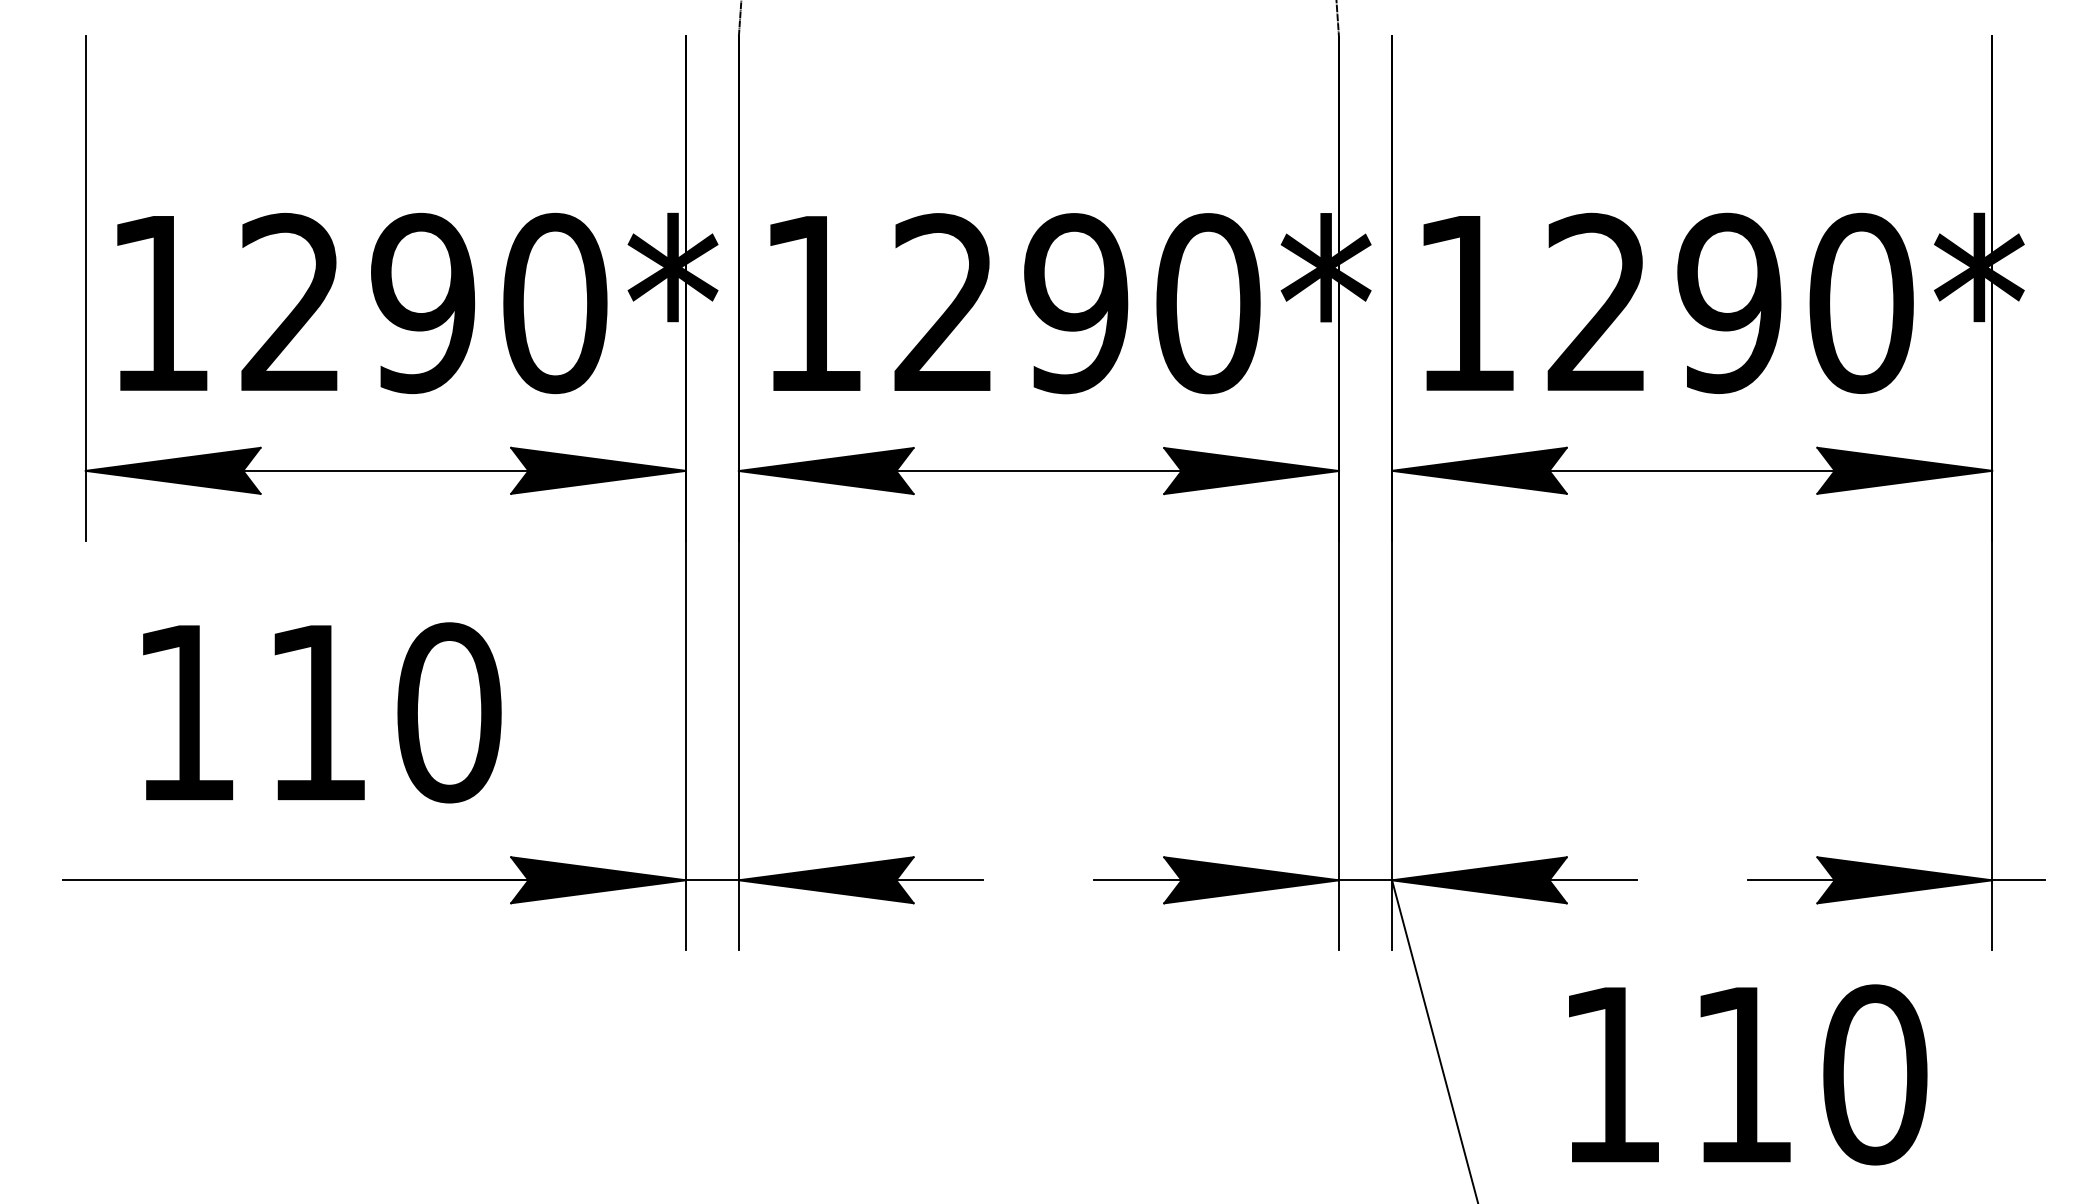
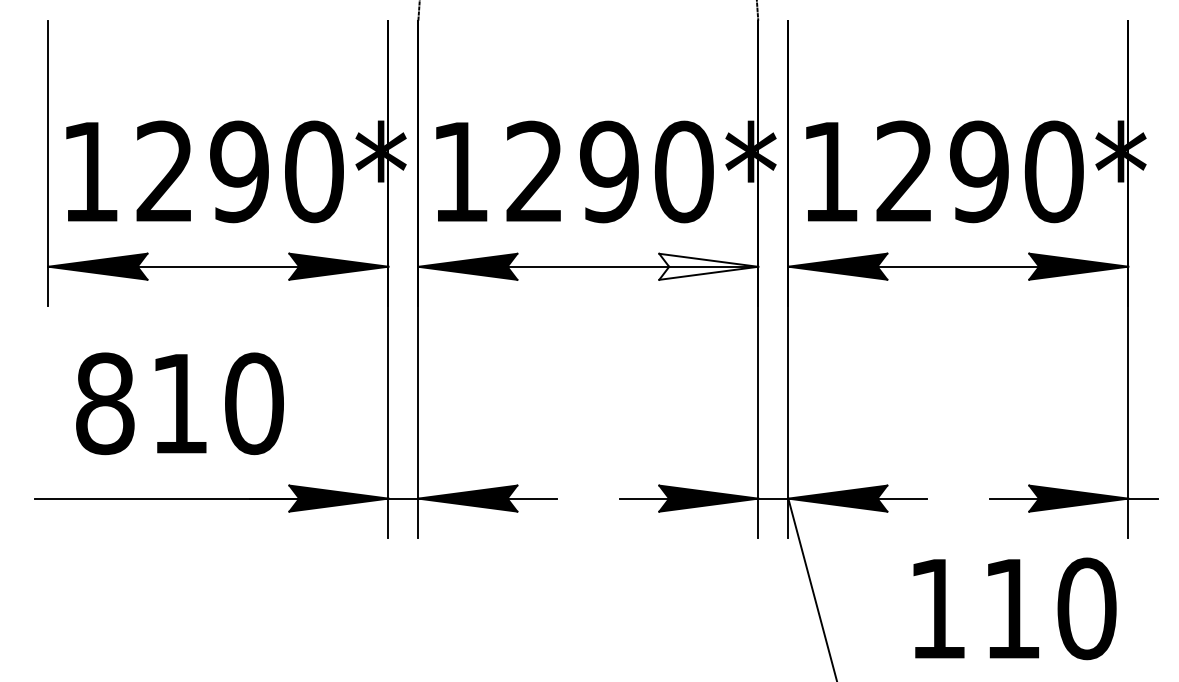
fill: (1251, 470) -> (708, 266), removed
text: (186, 712) -> (105, 403), 110 -> 810
text: (1747, 1074) -> (1014, 608), moved

